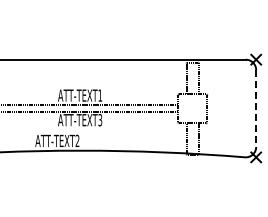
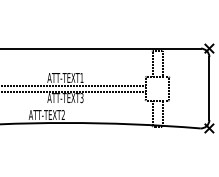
line: (256, 109) -> (209, 89), dashed -> solid

